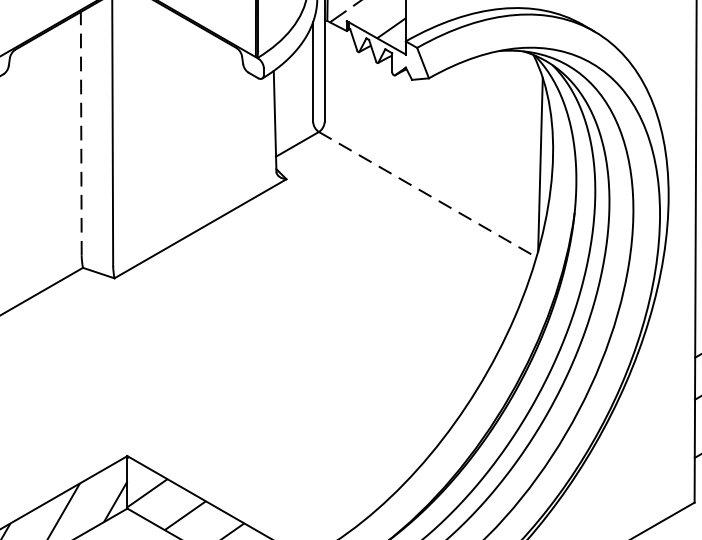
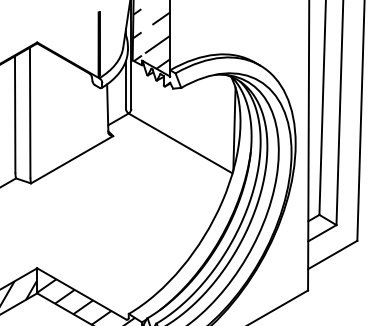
line: (81, 131) -> (15, 113), dashed -> solid
line: (427, 194) -> (180, 143), dashed -> solid

